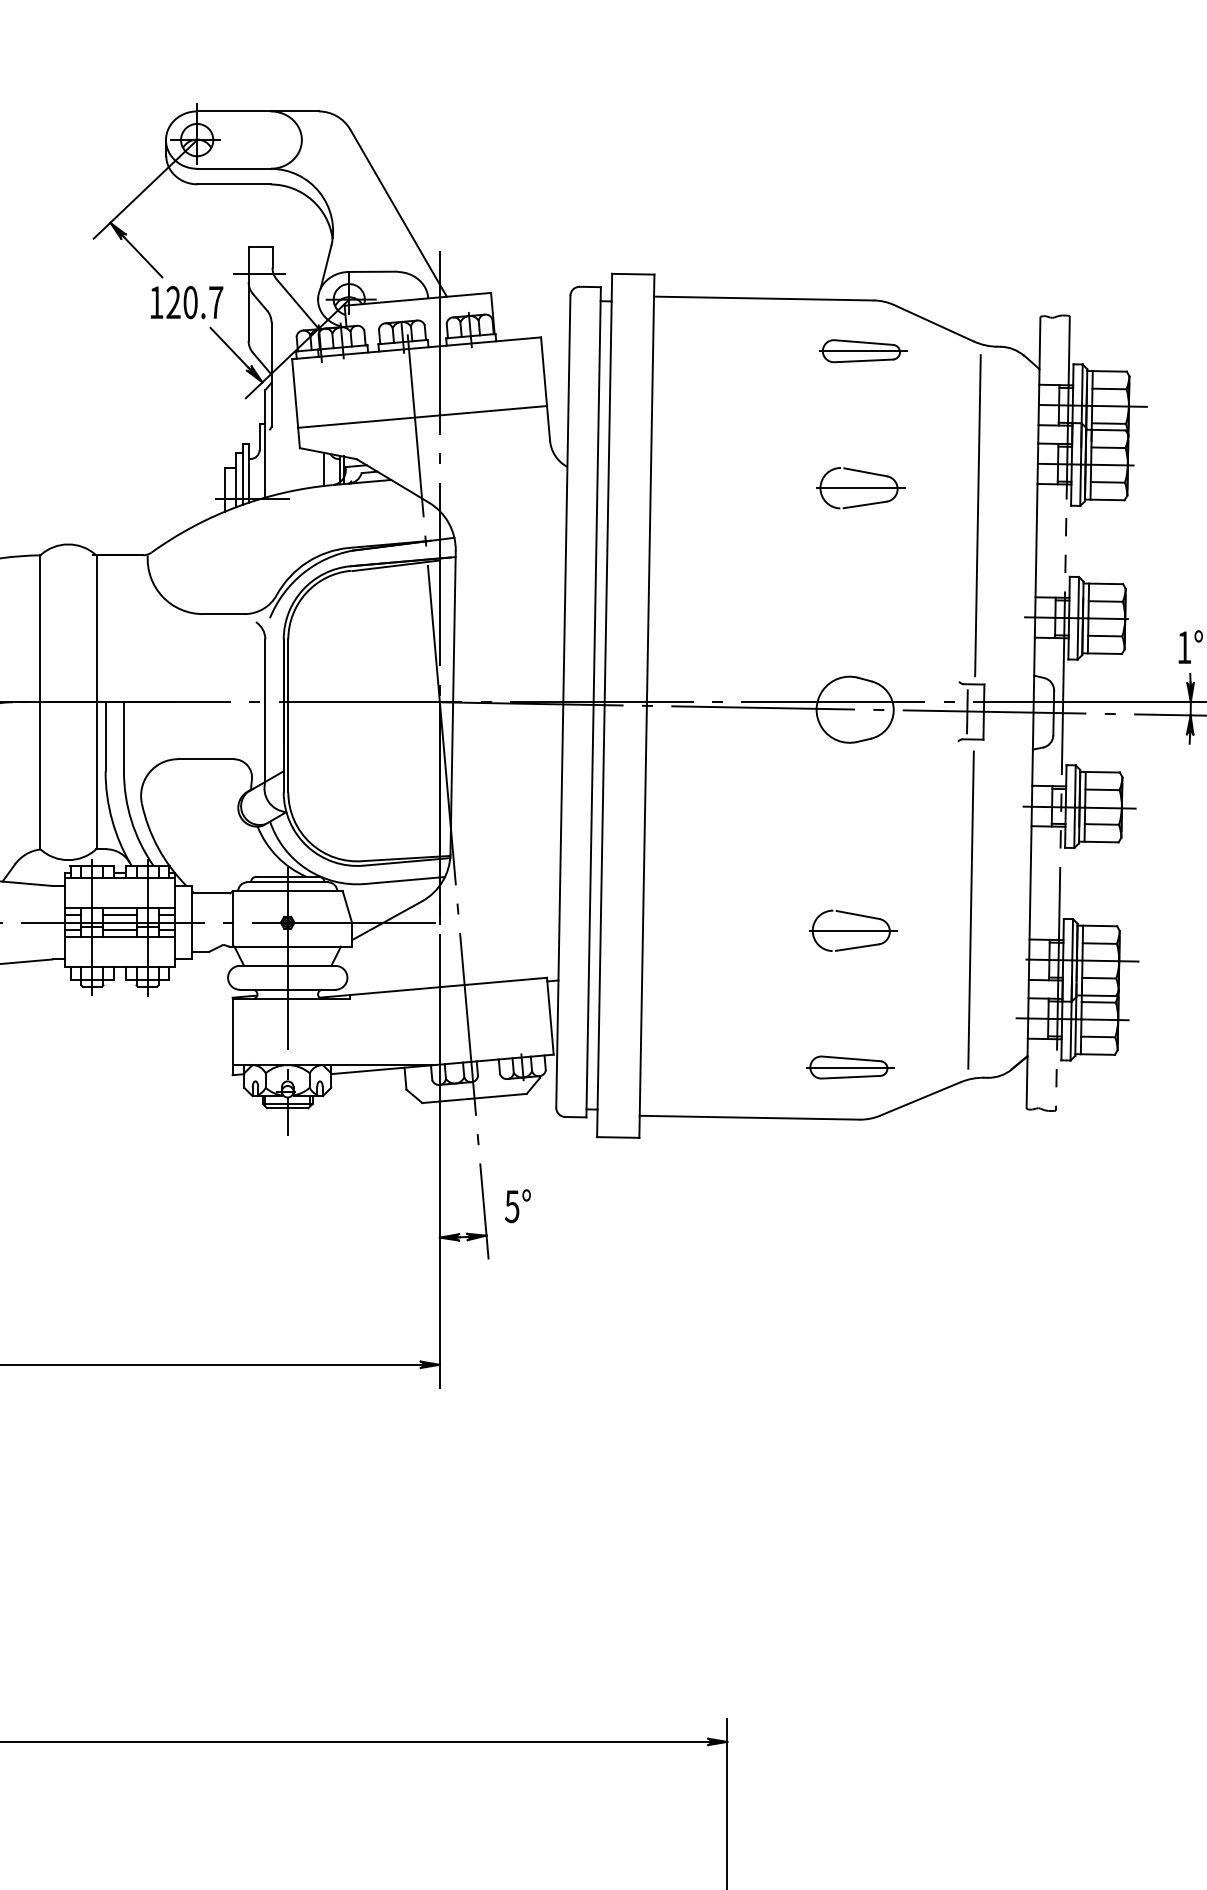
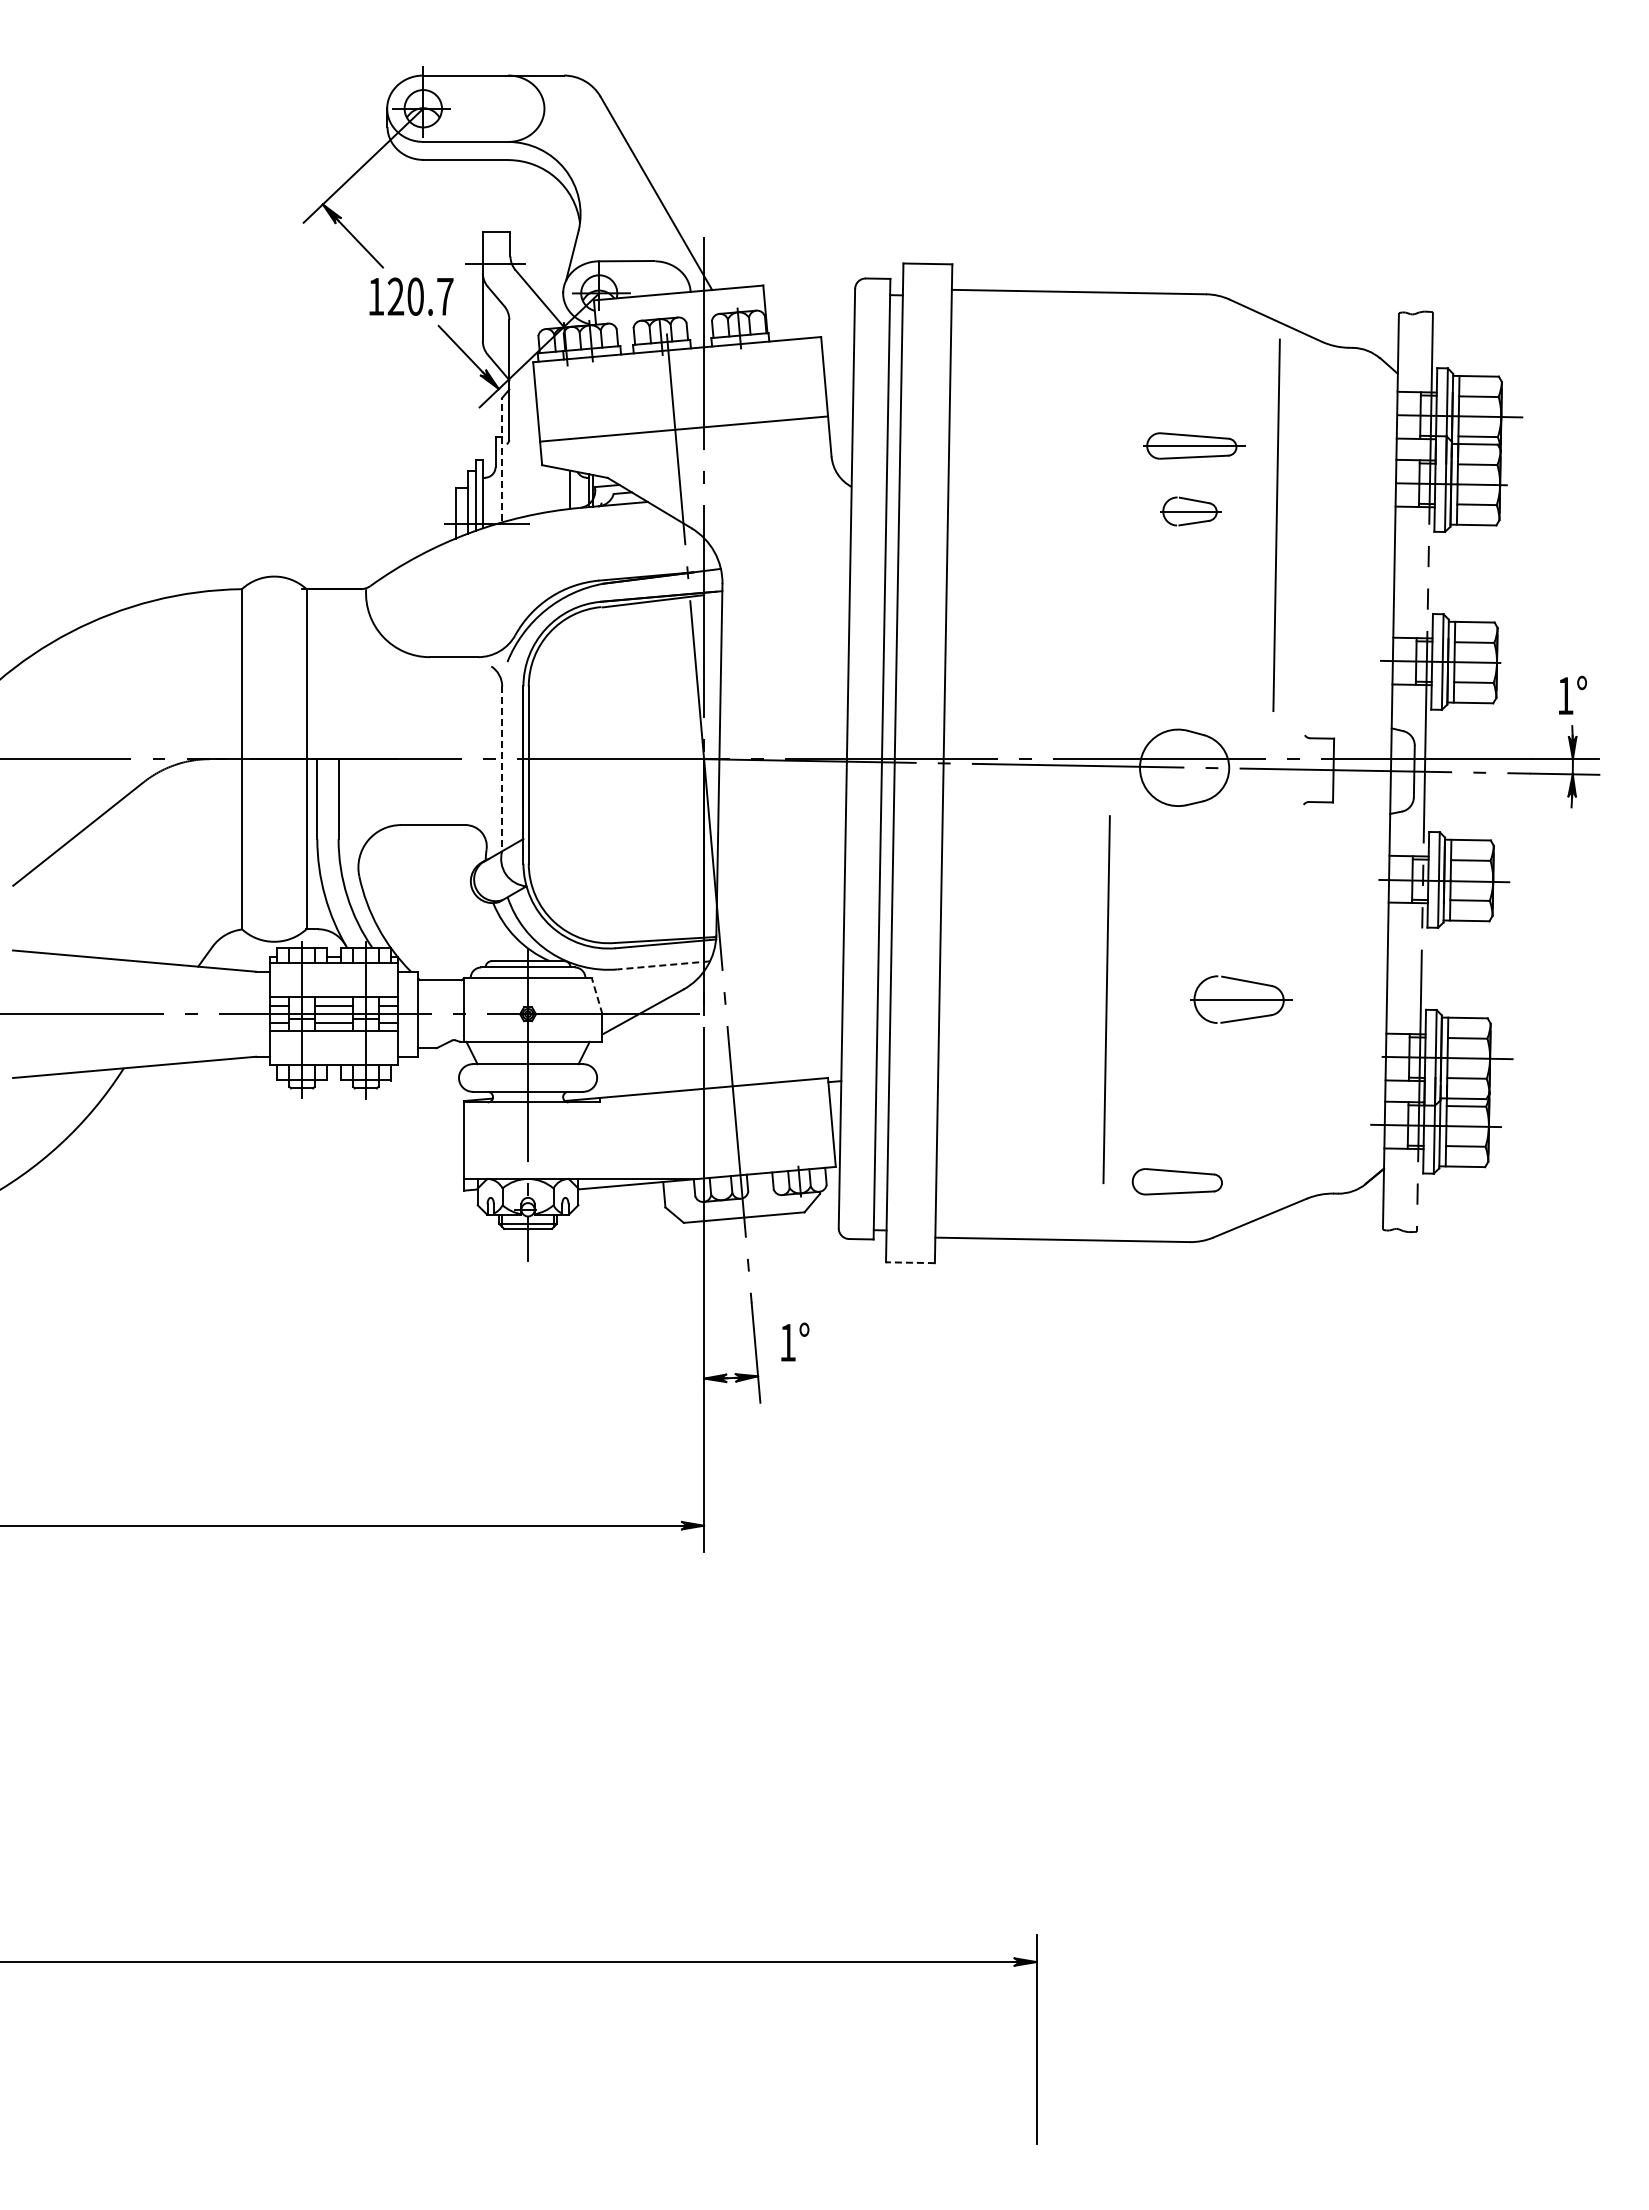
part: (863, 350) -> (1194, 445), moved
line: (264, 442) -> (501, 458), solid -> dashed
part: (861, 488) -> (1191, 511), size x0.6
line: (977, 514) -> (1276, 524), moved
line: (265, 711) -> (502, 769), solid -> dashed
line: (967, 712) -> (1314, 770), removed
line: (404, 880) -> (663, 965), solid -> dashed
line: (347, 907) -> (597, 996), solid -> dashed
line: (970, 909) -> (1106, 999), moved
part: (853, 930) -> (1241, 999), moved
line: (850, 1067) -> (1179, 1181), removed
line: (617, 1137) -> (909, 1262), solid -> dashed
text: (511, 1206) -> (787, 1342), 5° -> 1°

